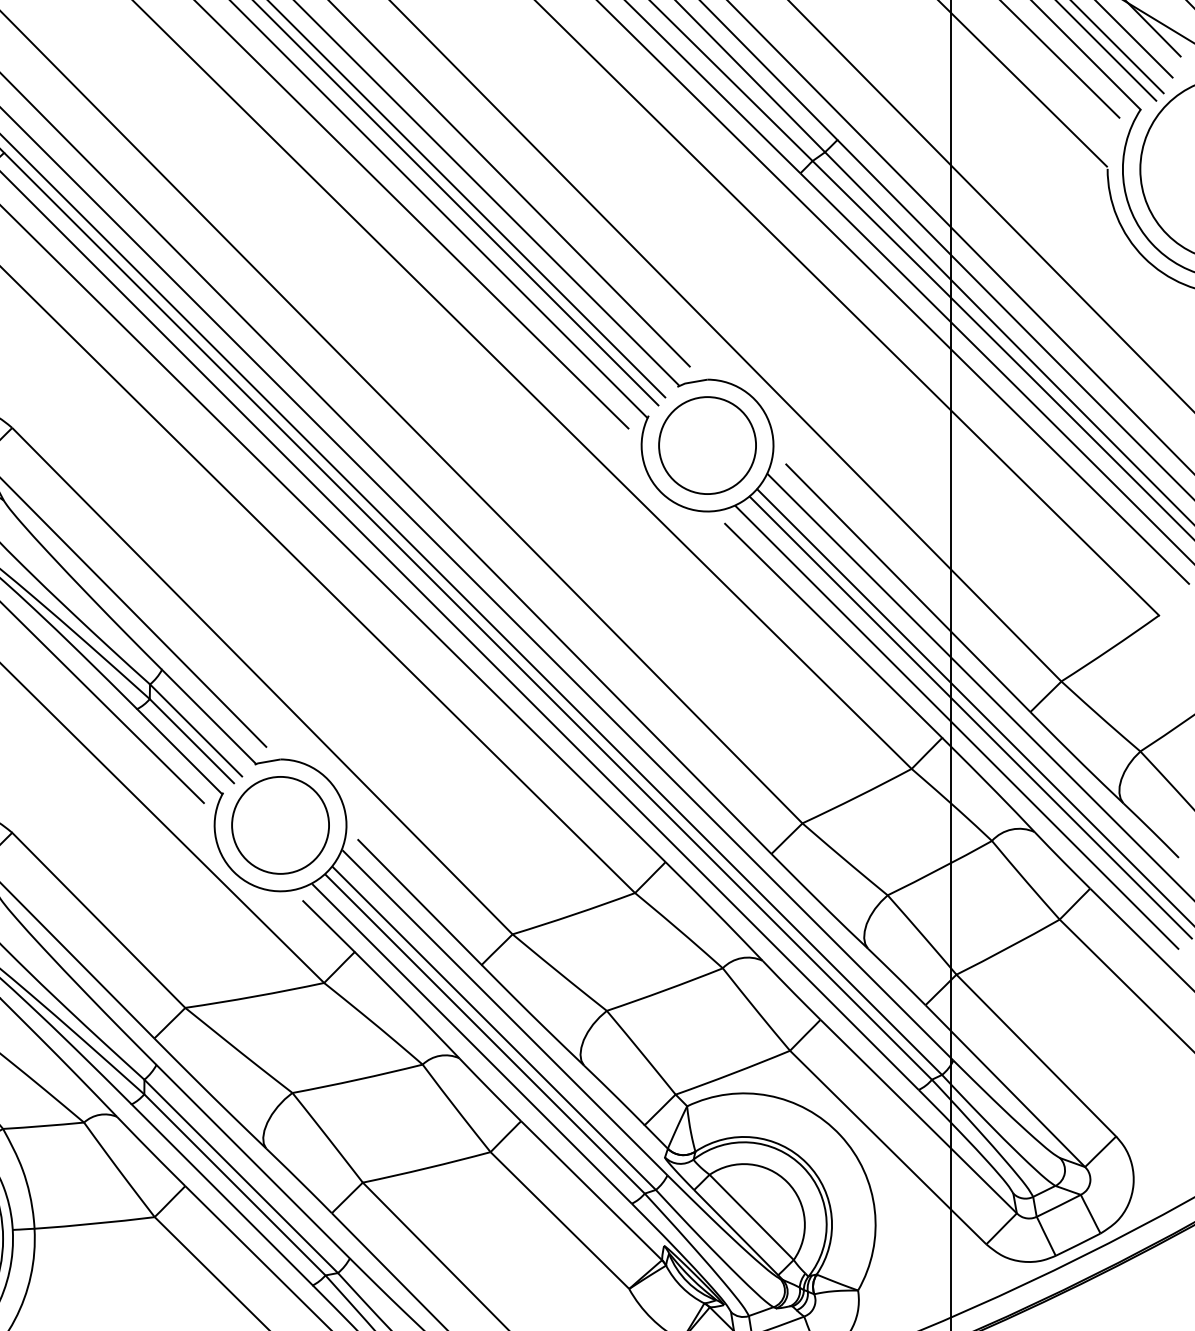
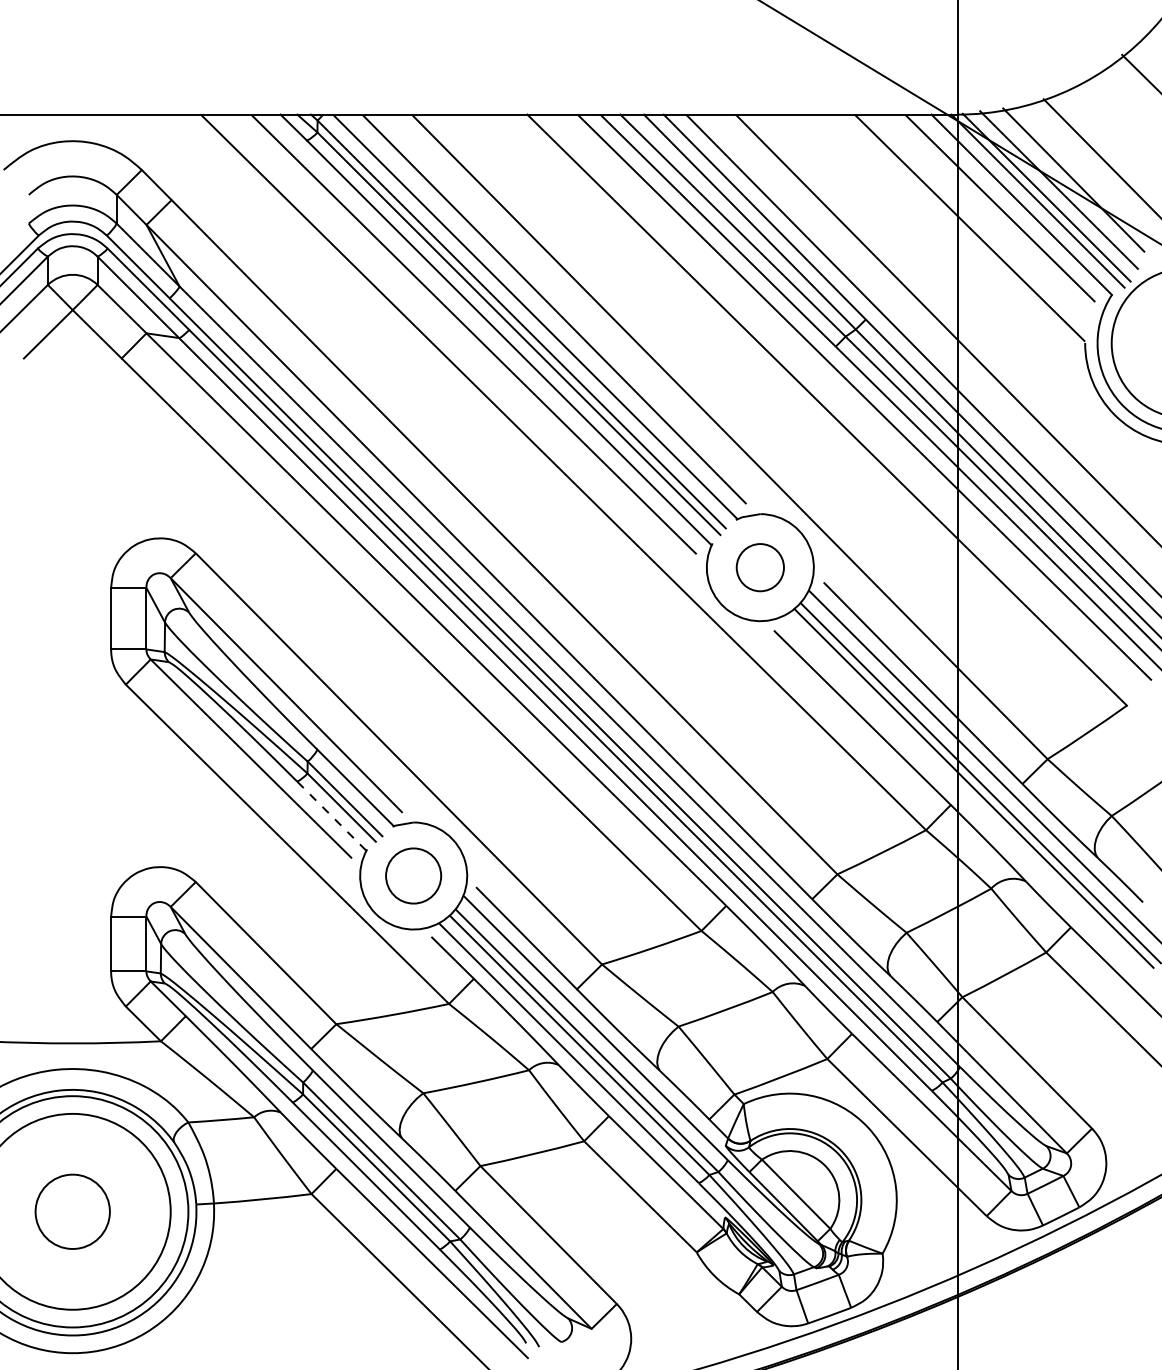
circle: (706, 445) -> (759, 567), size x0.6
line: (956, 727) -> (962, 796), removed
line: (179, 752) -> (331, 816), solid -> dashed
circle: (280, 824) -> (413, 875), size x0.7

